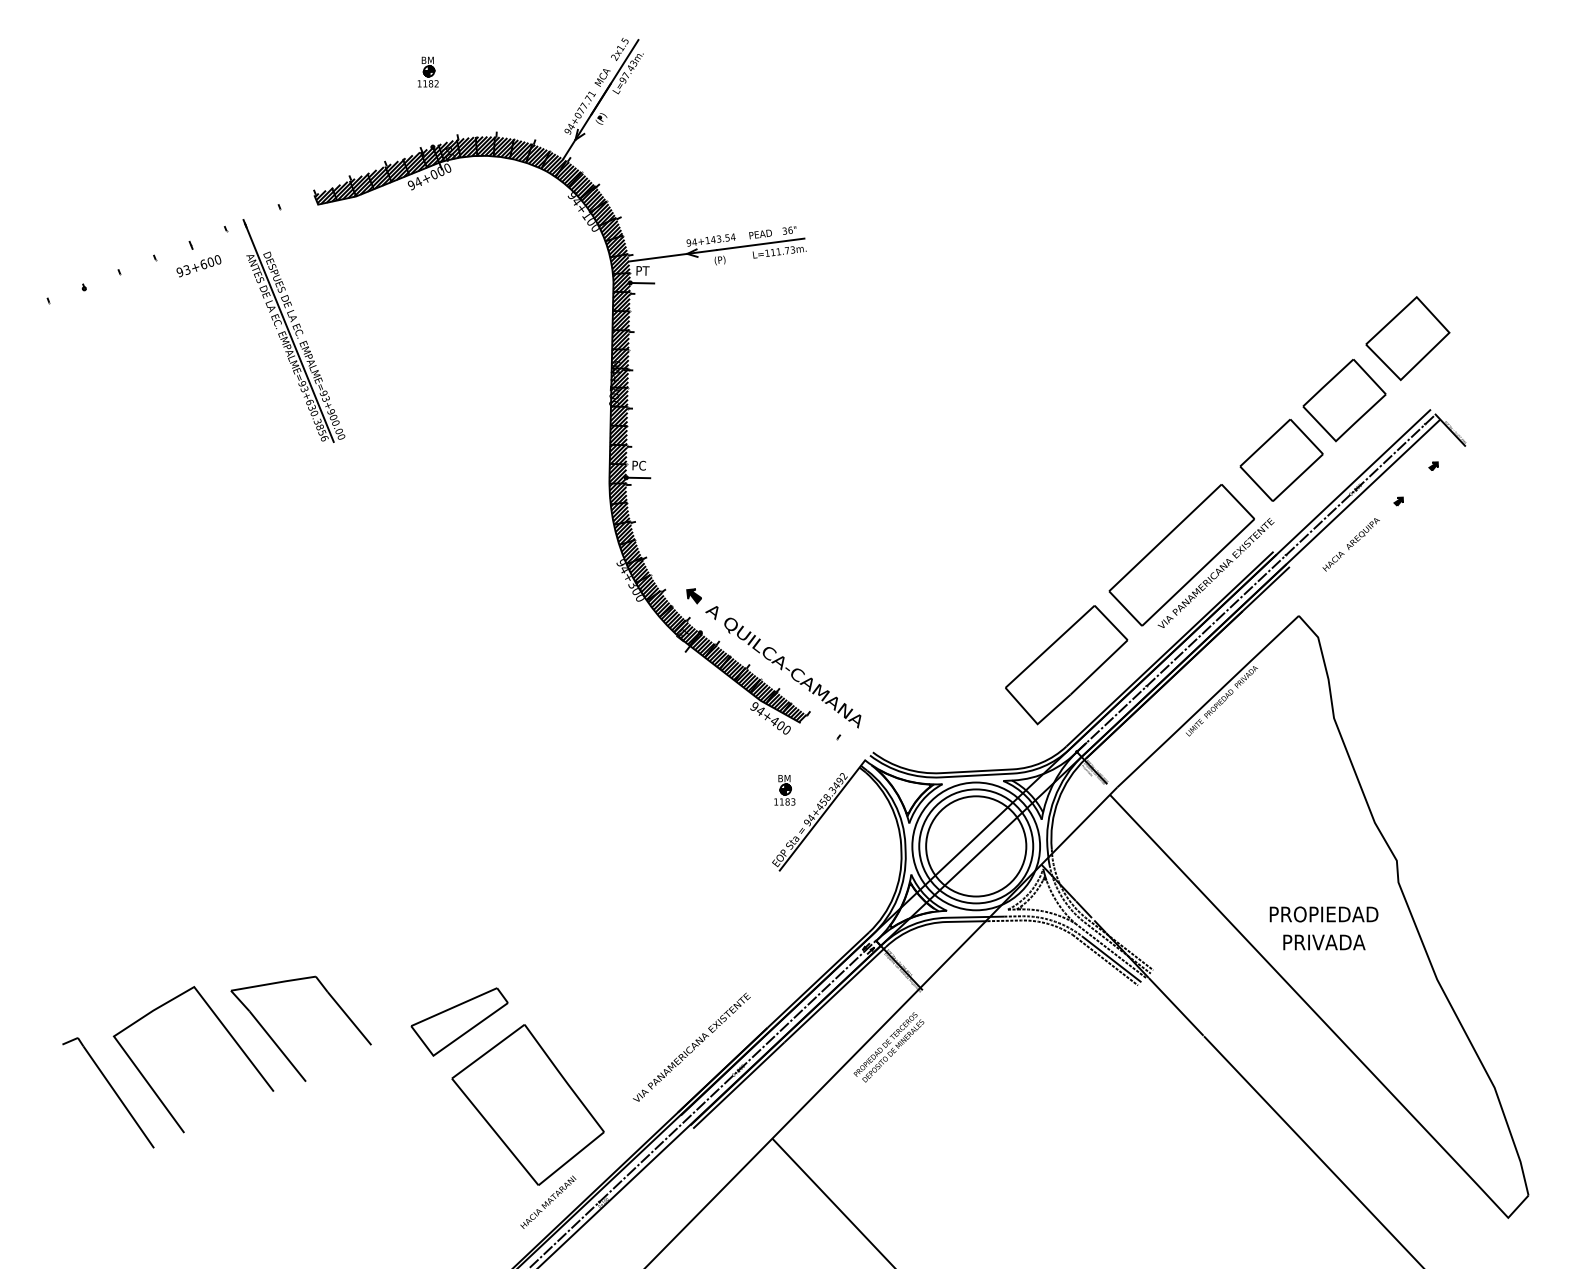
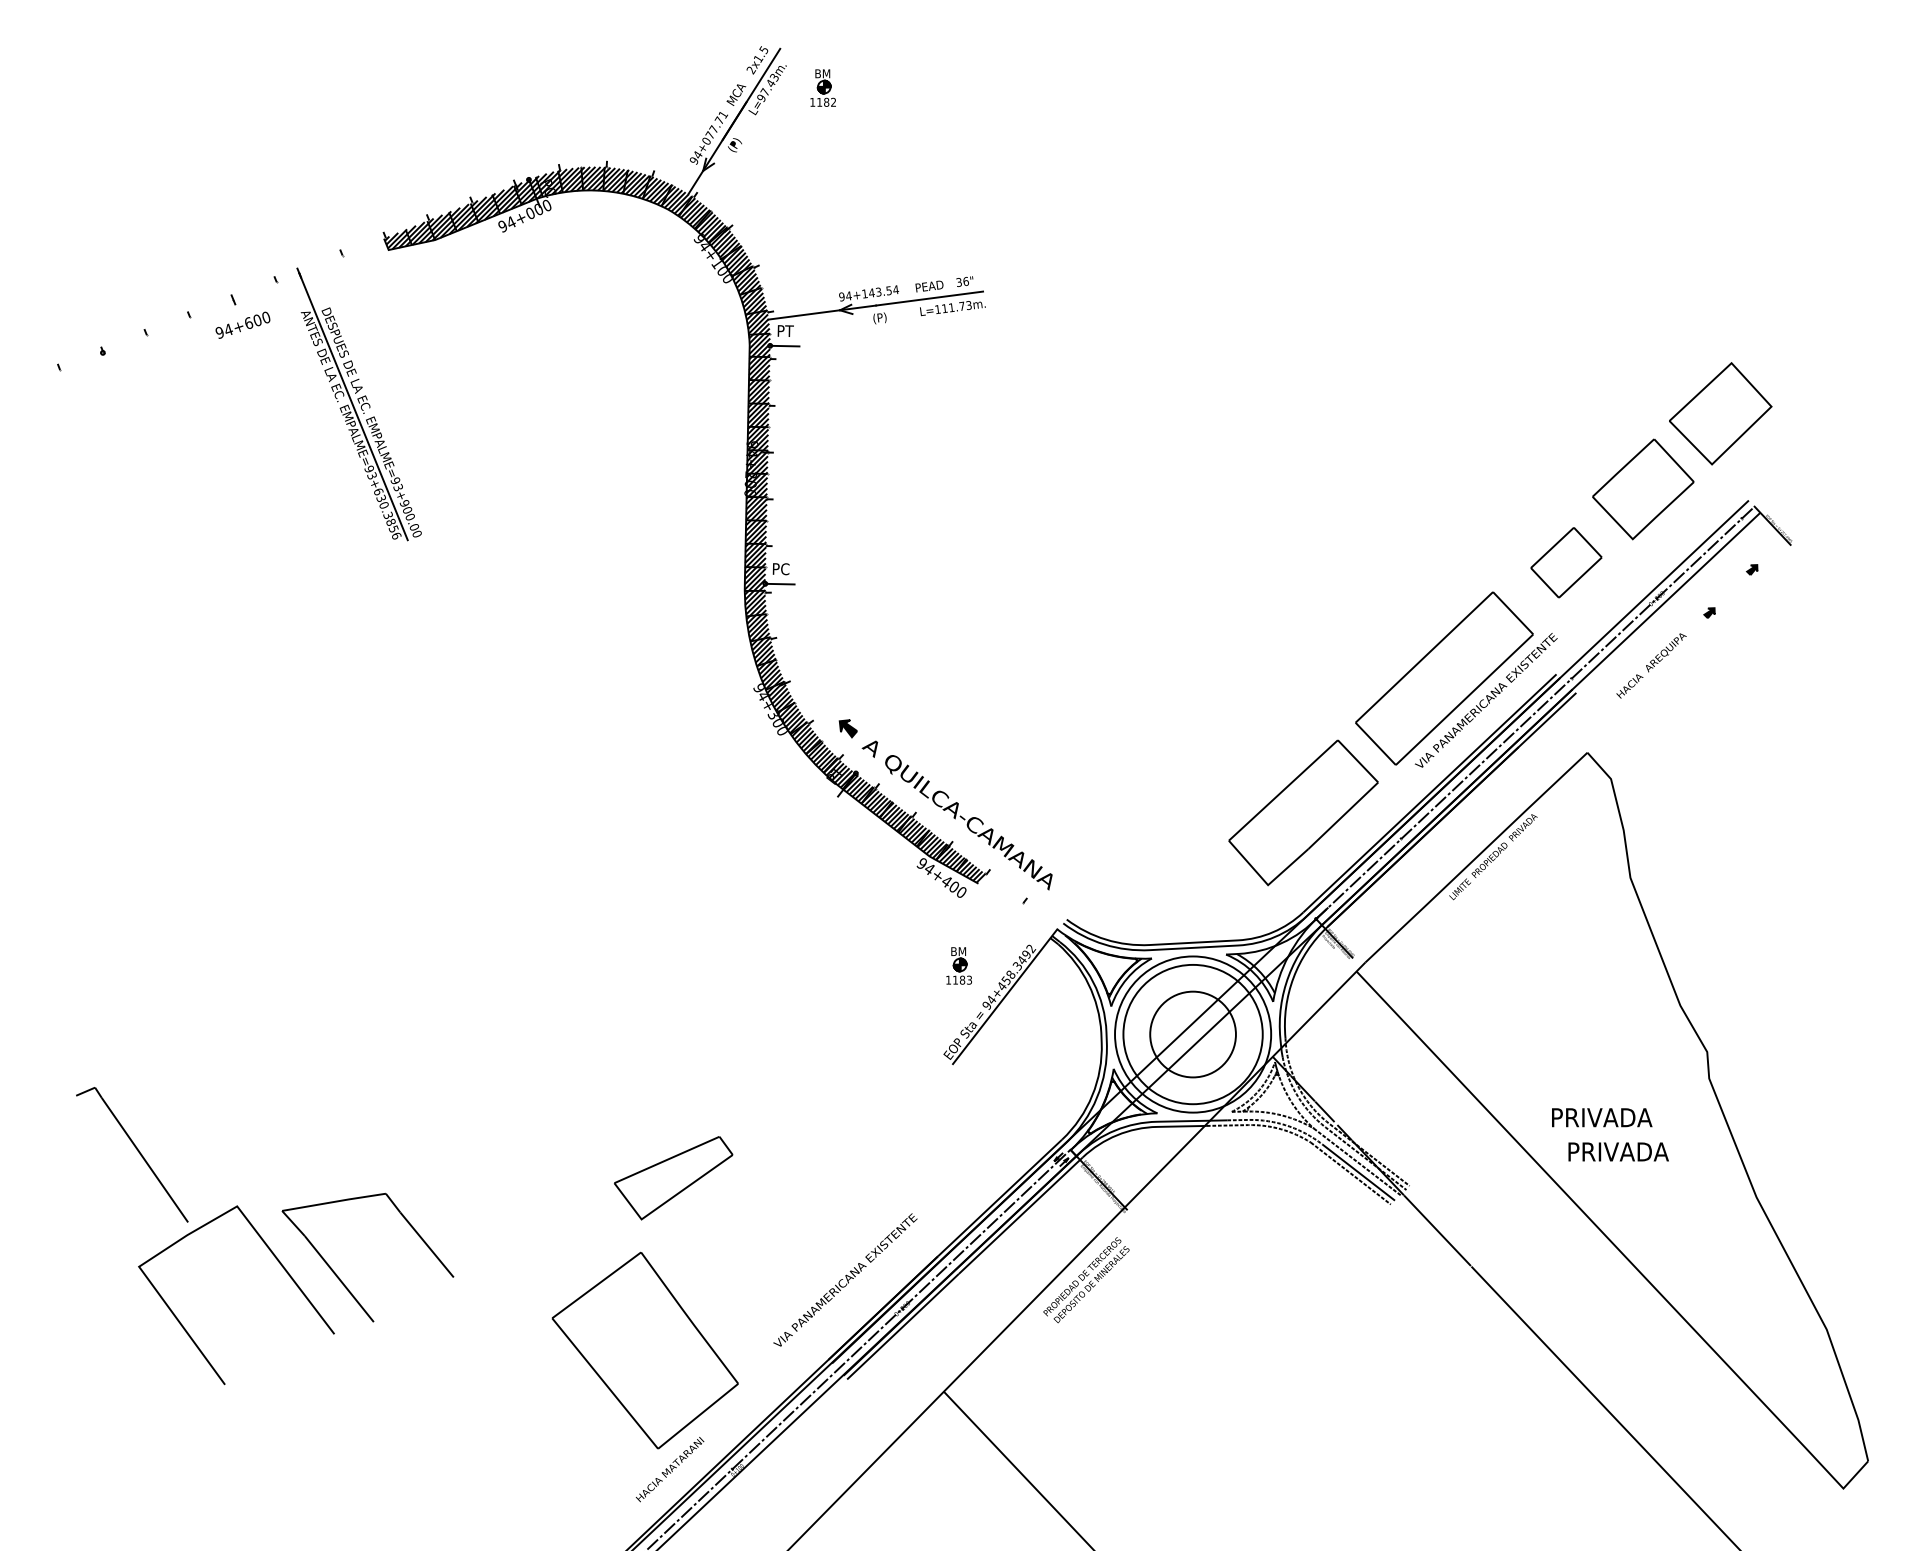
part: (427, 71) -> (822, 87), moved
text: (187, 269) -> (228, 329), 93+600 -> 94+600
part: (1281, 460) -> (1566, 562), size x0.7
circle: (975, 846) -> (1192, 1034), size x0.7
text: (1335, 914) -> (1632, 1117), PROPIEDAD -> PRIVADA
part: (459, 1022) -> (673, 1178), moved
part: (108, 1092) -> (132, 1154), moved

